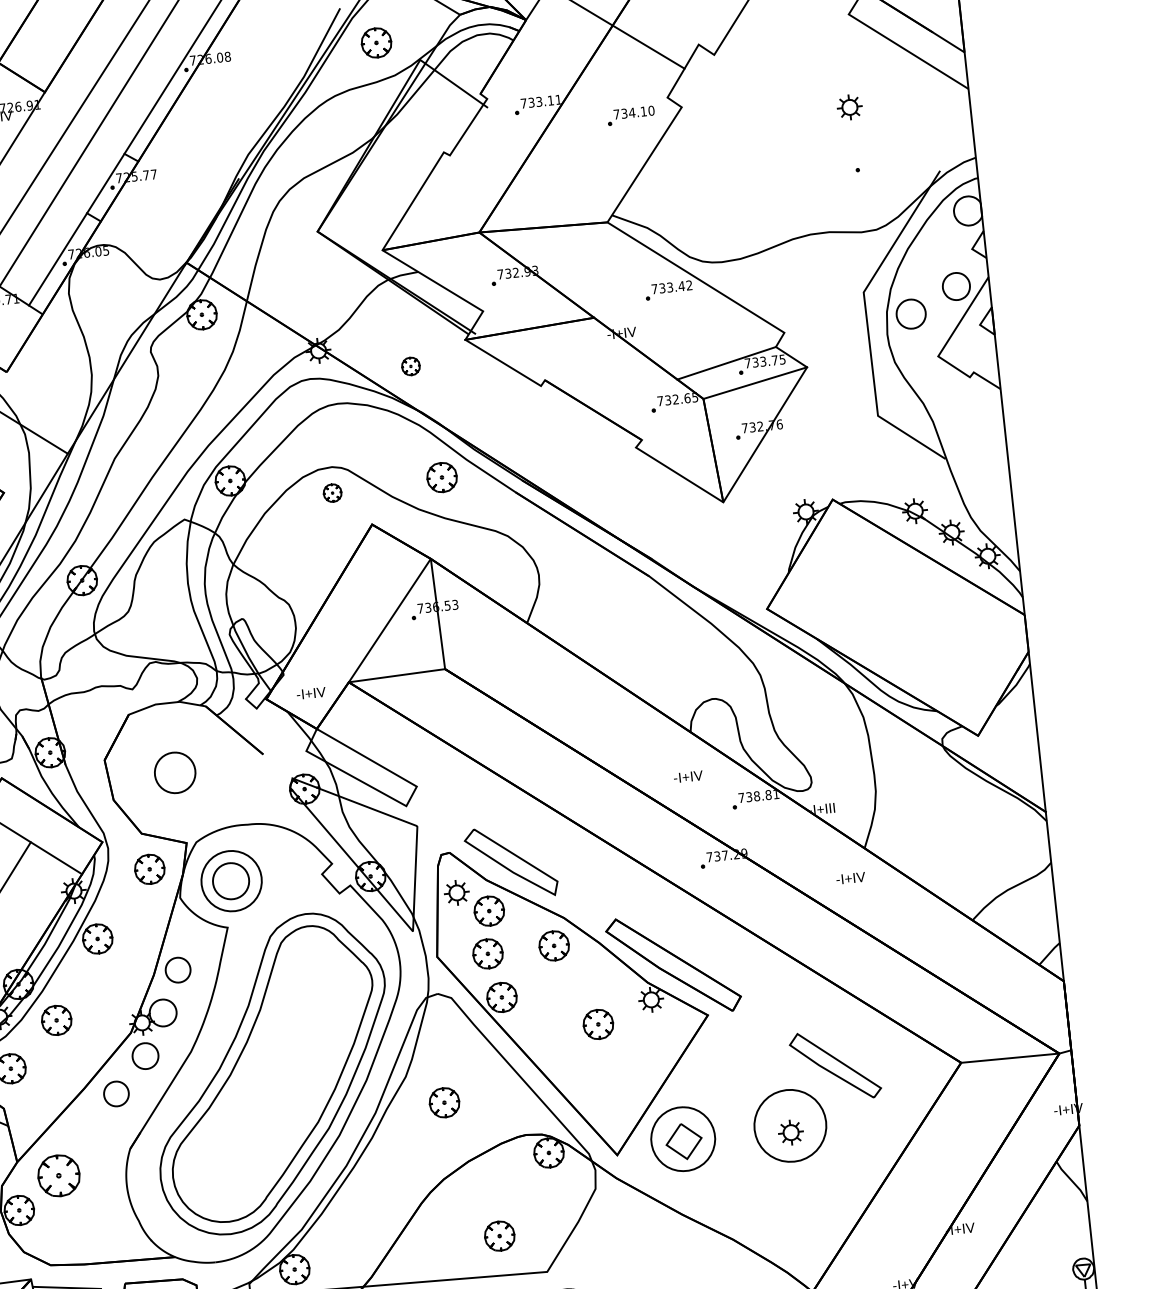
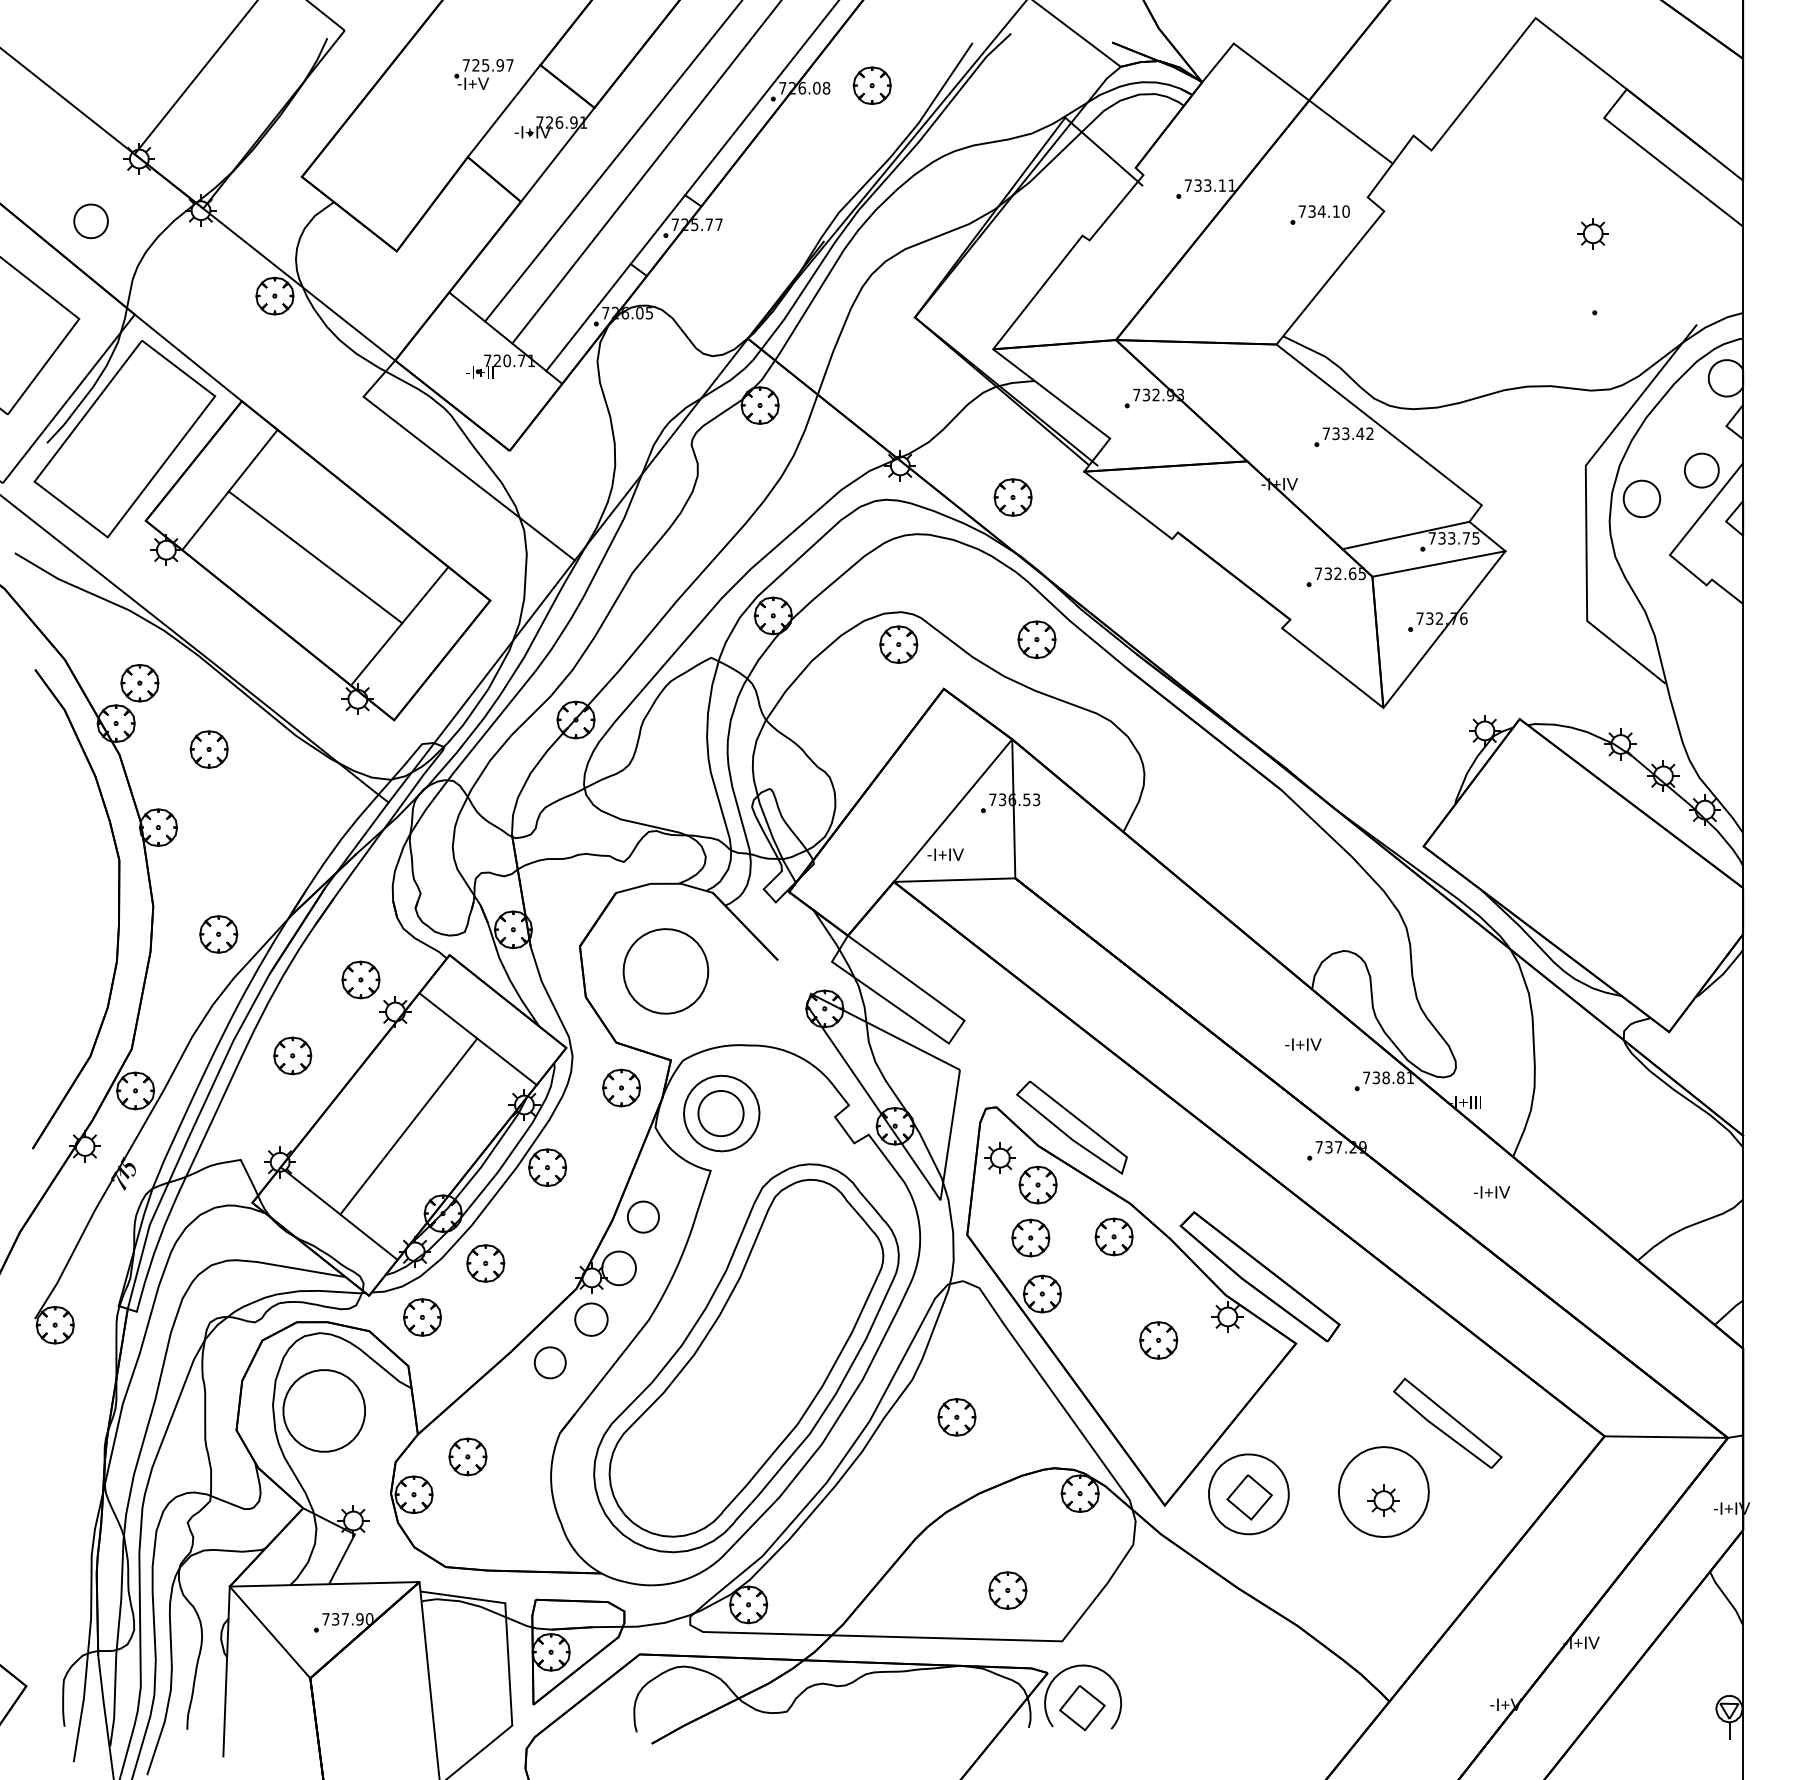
part: (375, 42) -> (871, 85), moved
part: (410, 366) -> (1012, 497), size x1.67
part: (332, 493) -> (898, 644), size x1.67
text: (311, 693) -> (945, 854), moved
part: (174, 772) -> (665, 971), size x1.67
part: (58, 1175) -> (467, 1456), size x0.71

